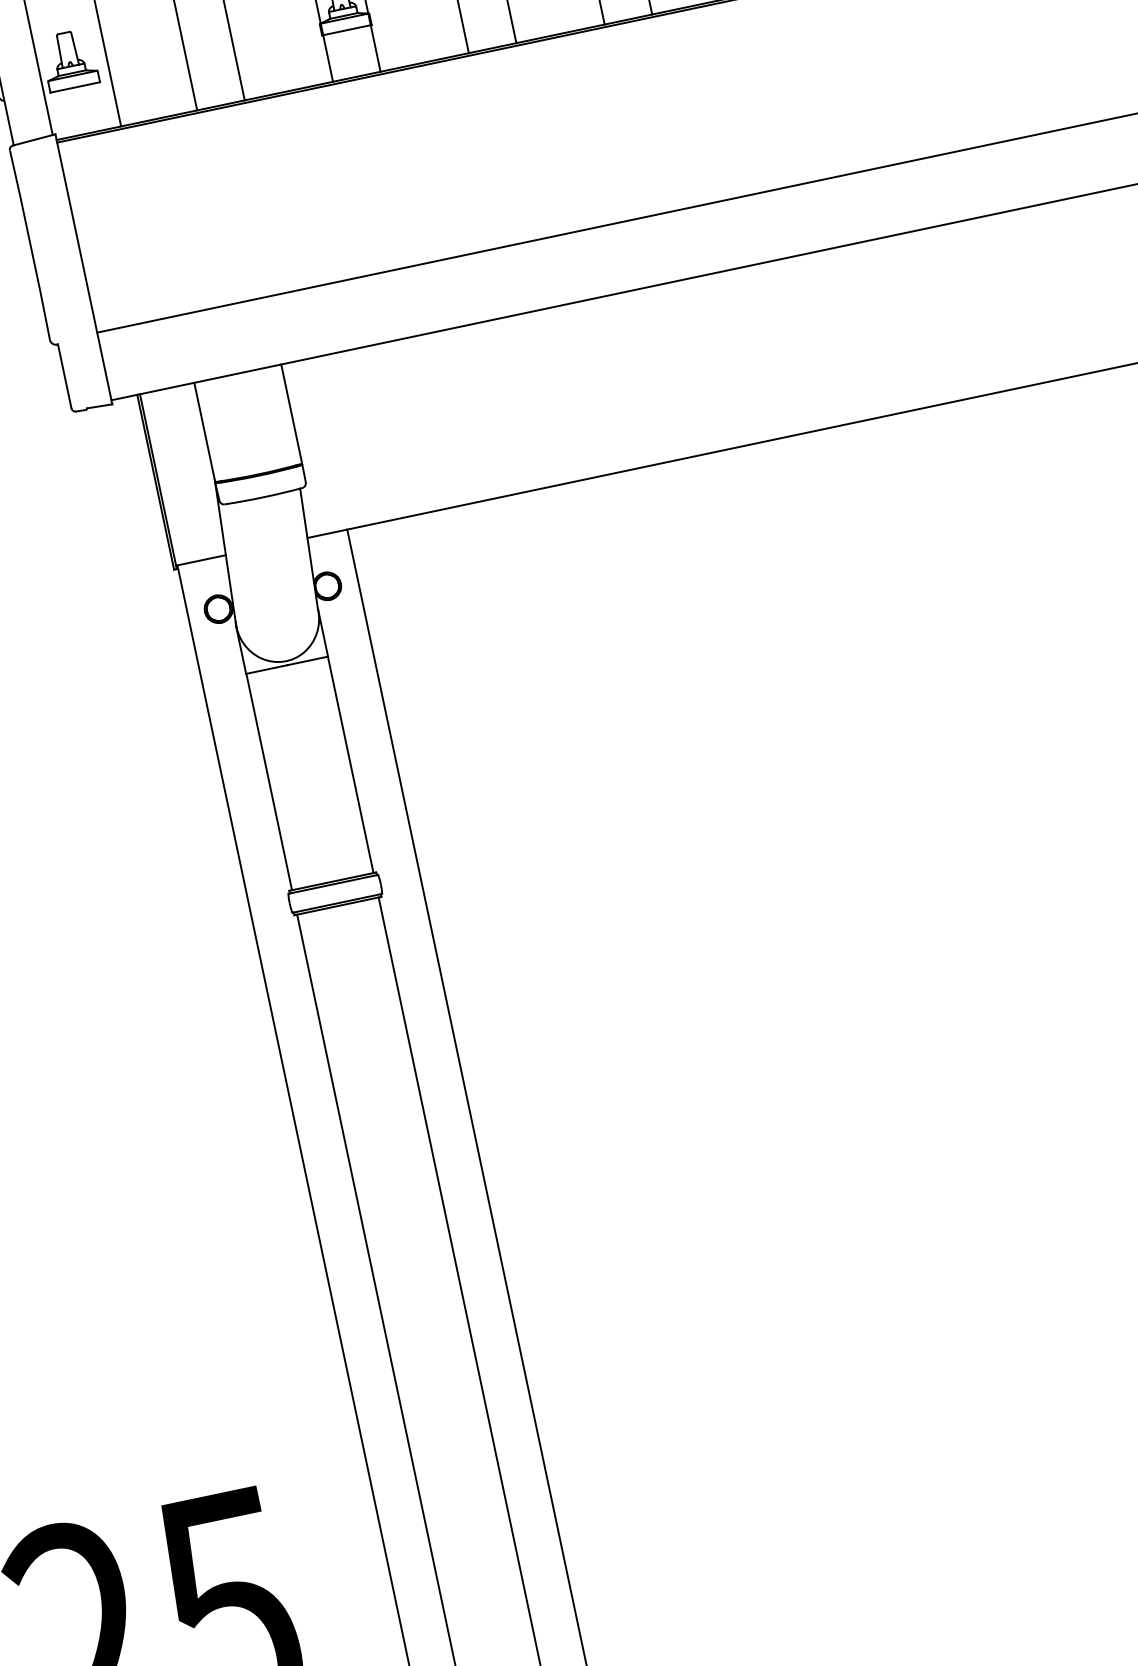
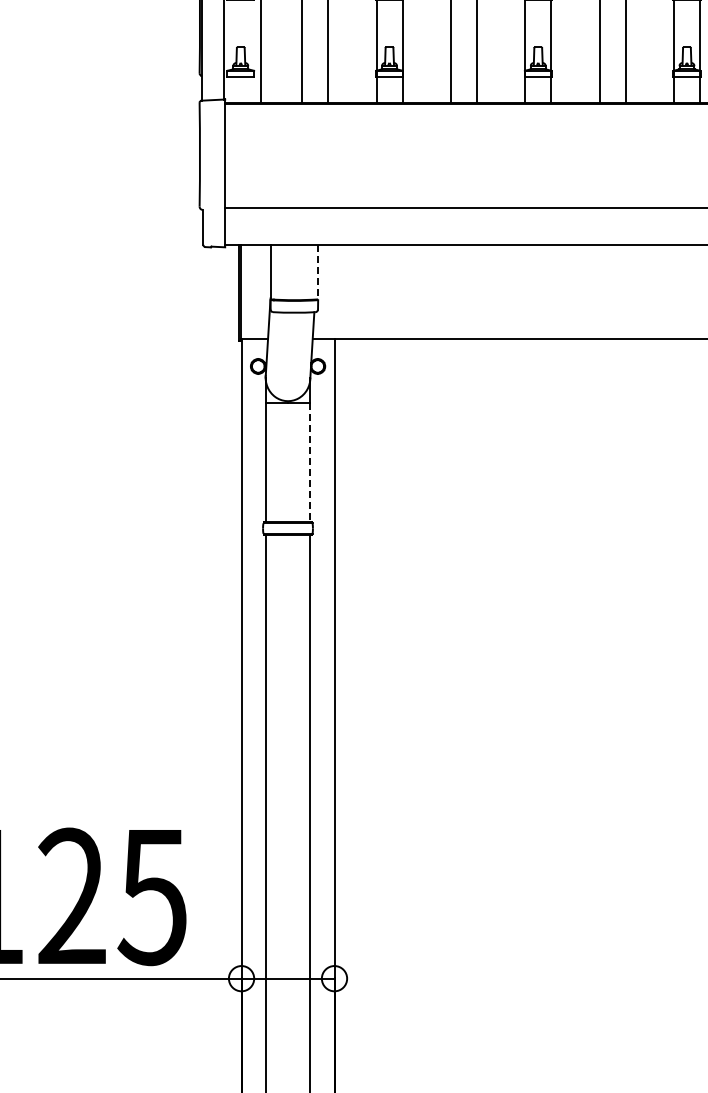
line: (292, 414) -> (318, 272), solid -> dashed
line: (351, 766) -> (310, 463), solid -> dashed

